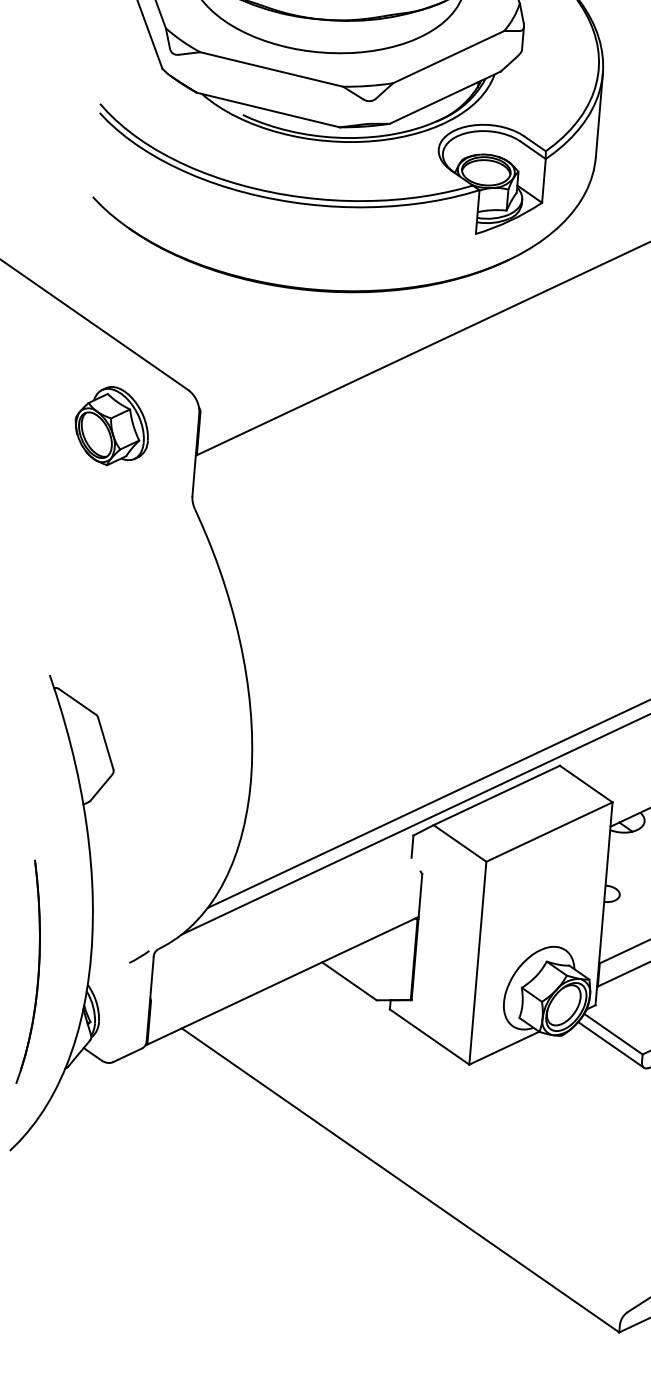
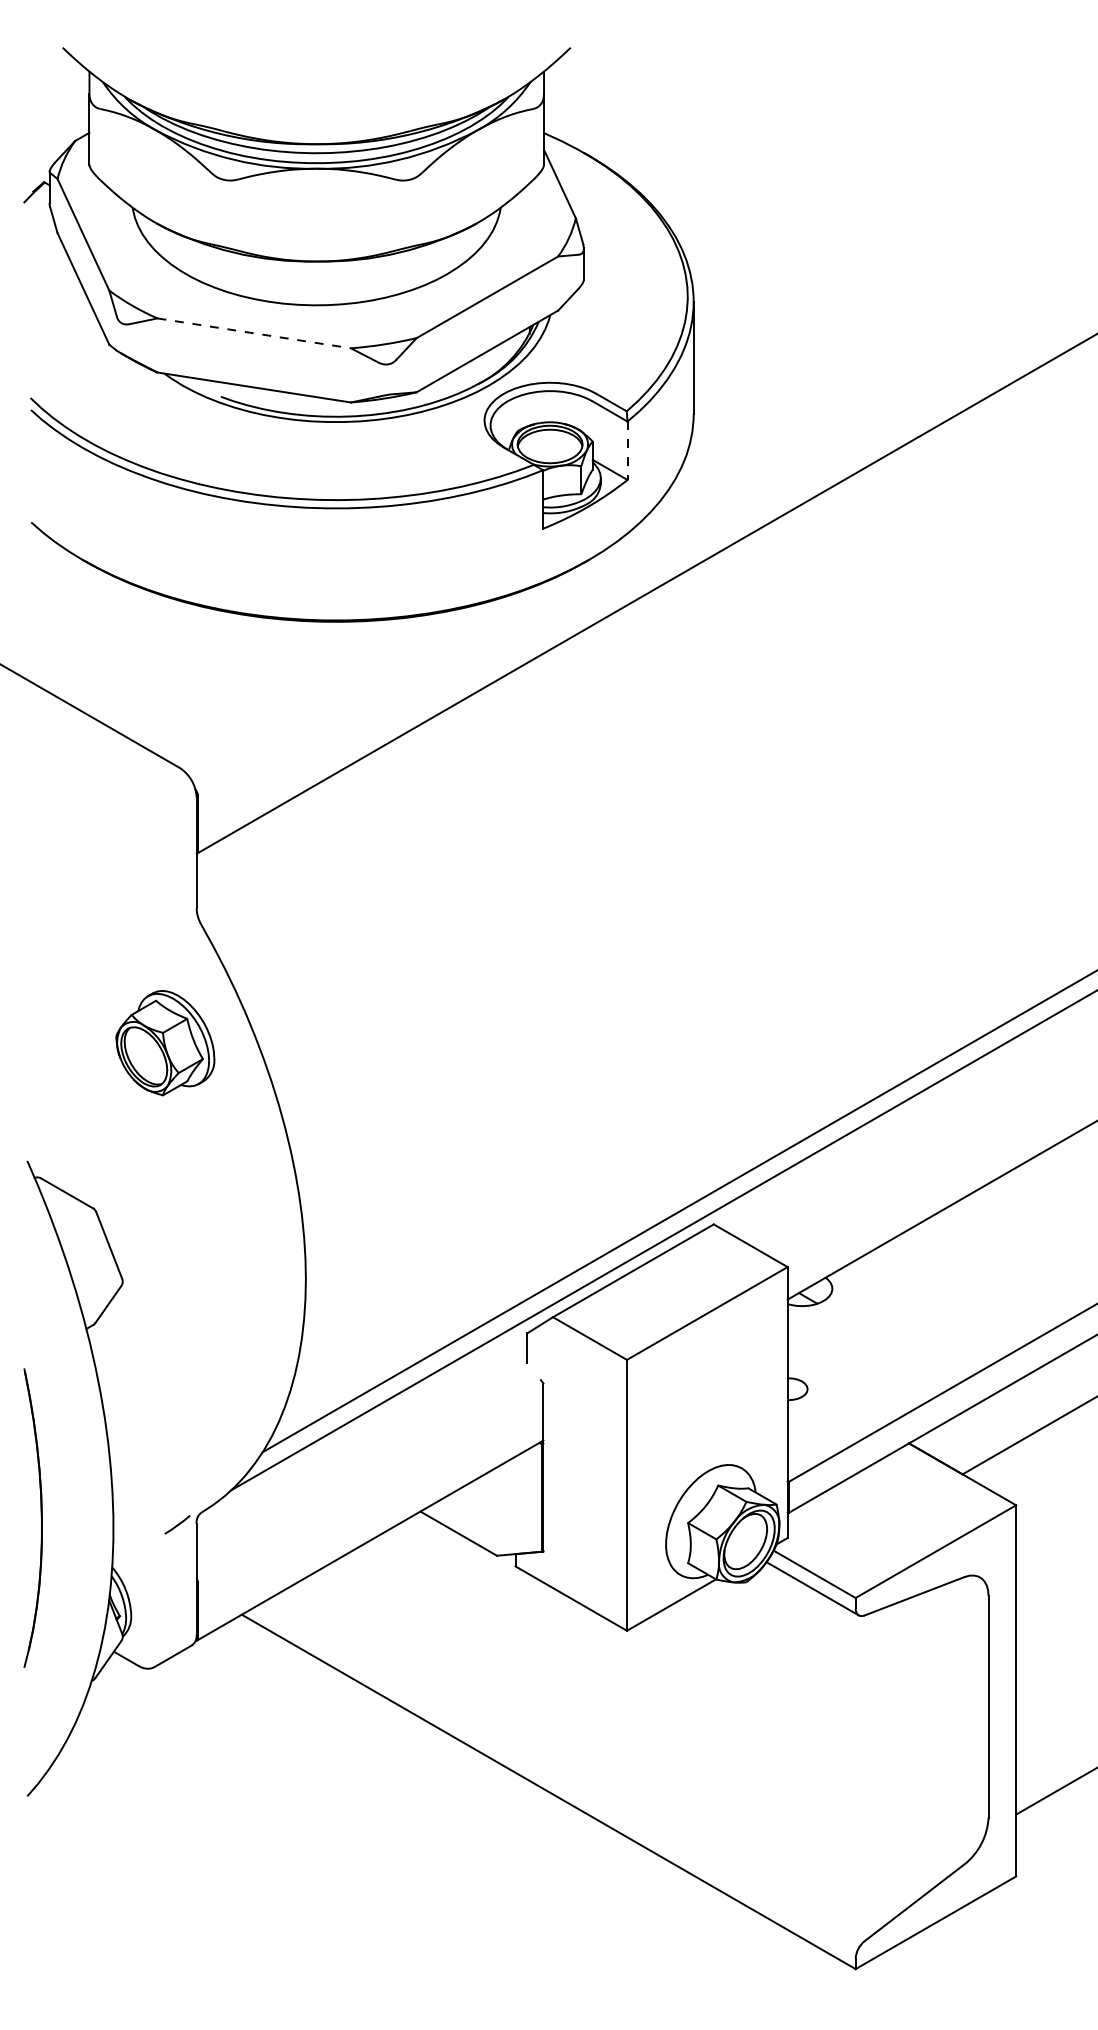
line: (271, 69) -> (254, 333), solid -> dashed
line: (543, 181) -> (627, 451), solid -> dashed
part: (112, 426) -> (165, 1043), moved
part: (37, 971) -> (40, 1516), moved

